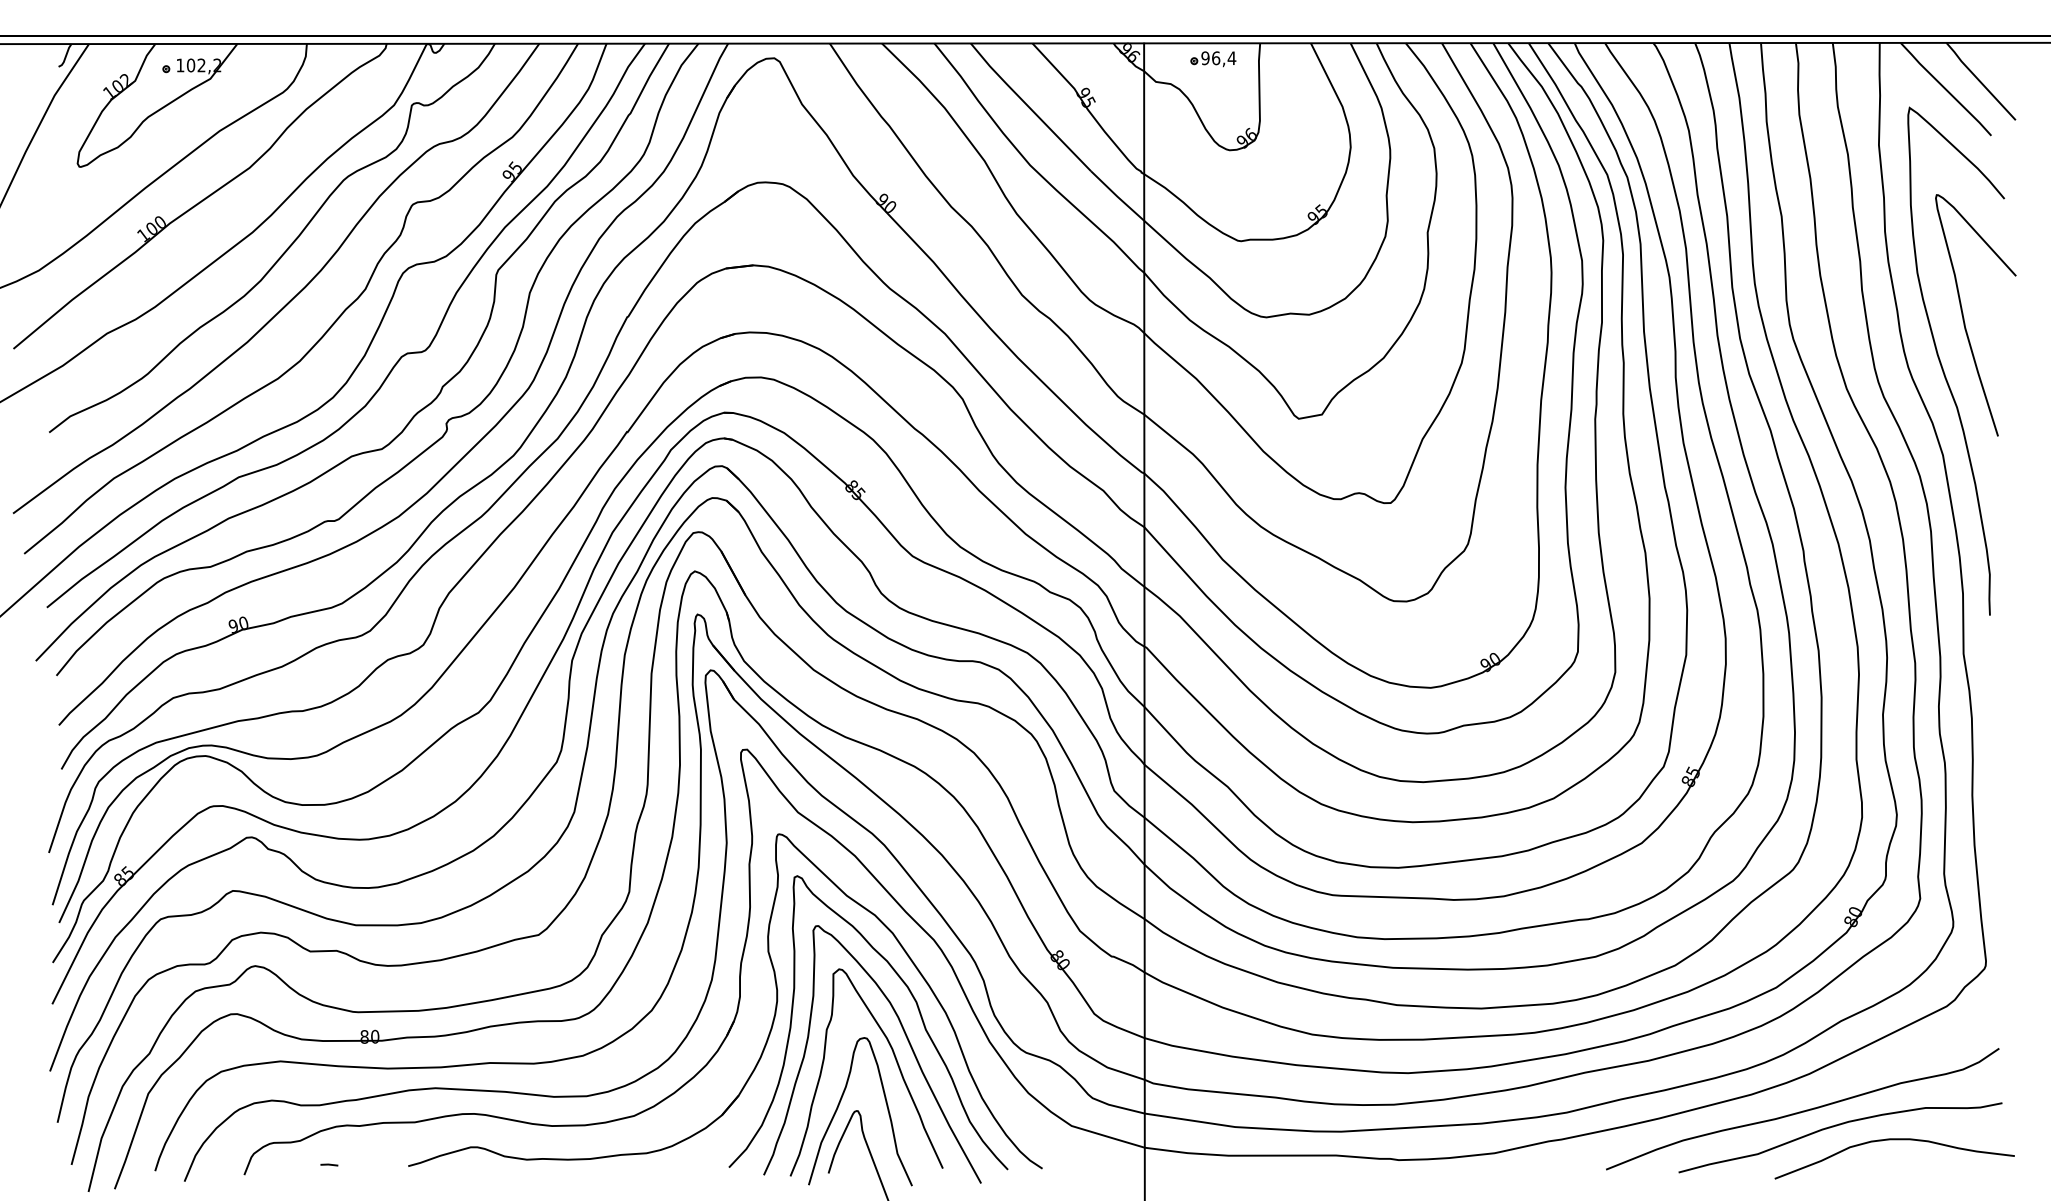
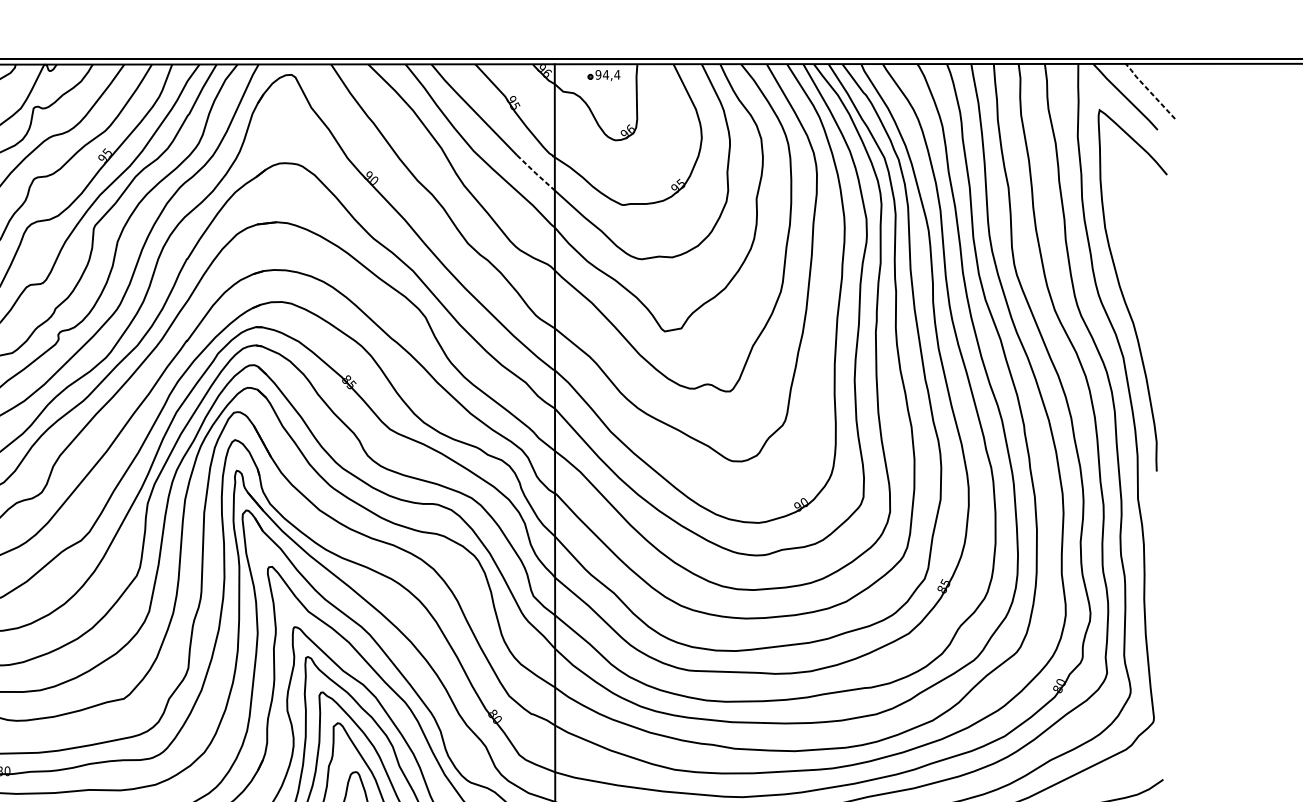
text: (1215, 58) -> (605, 75), 96,4 -> 94,4
line: (1979, 80) -> (1149, 90), solid -> dashed
line: (1117, 196) -> (535, 173), solid -> dashed
curve: (1964, 317) -> (1138, 259), removed

